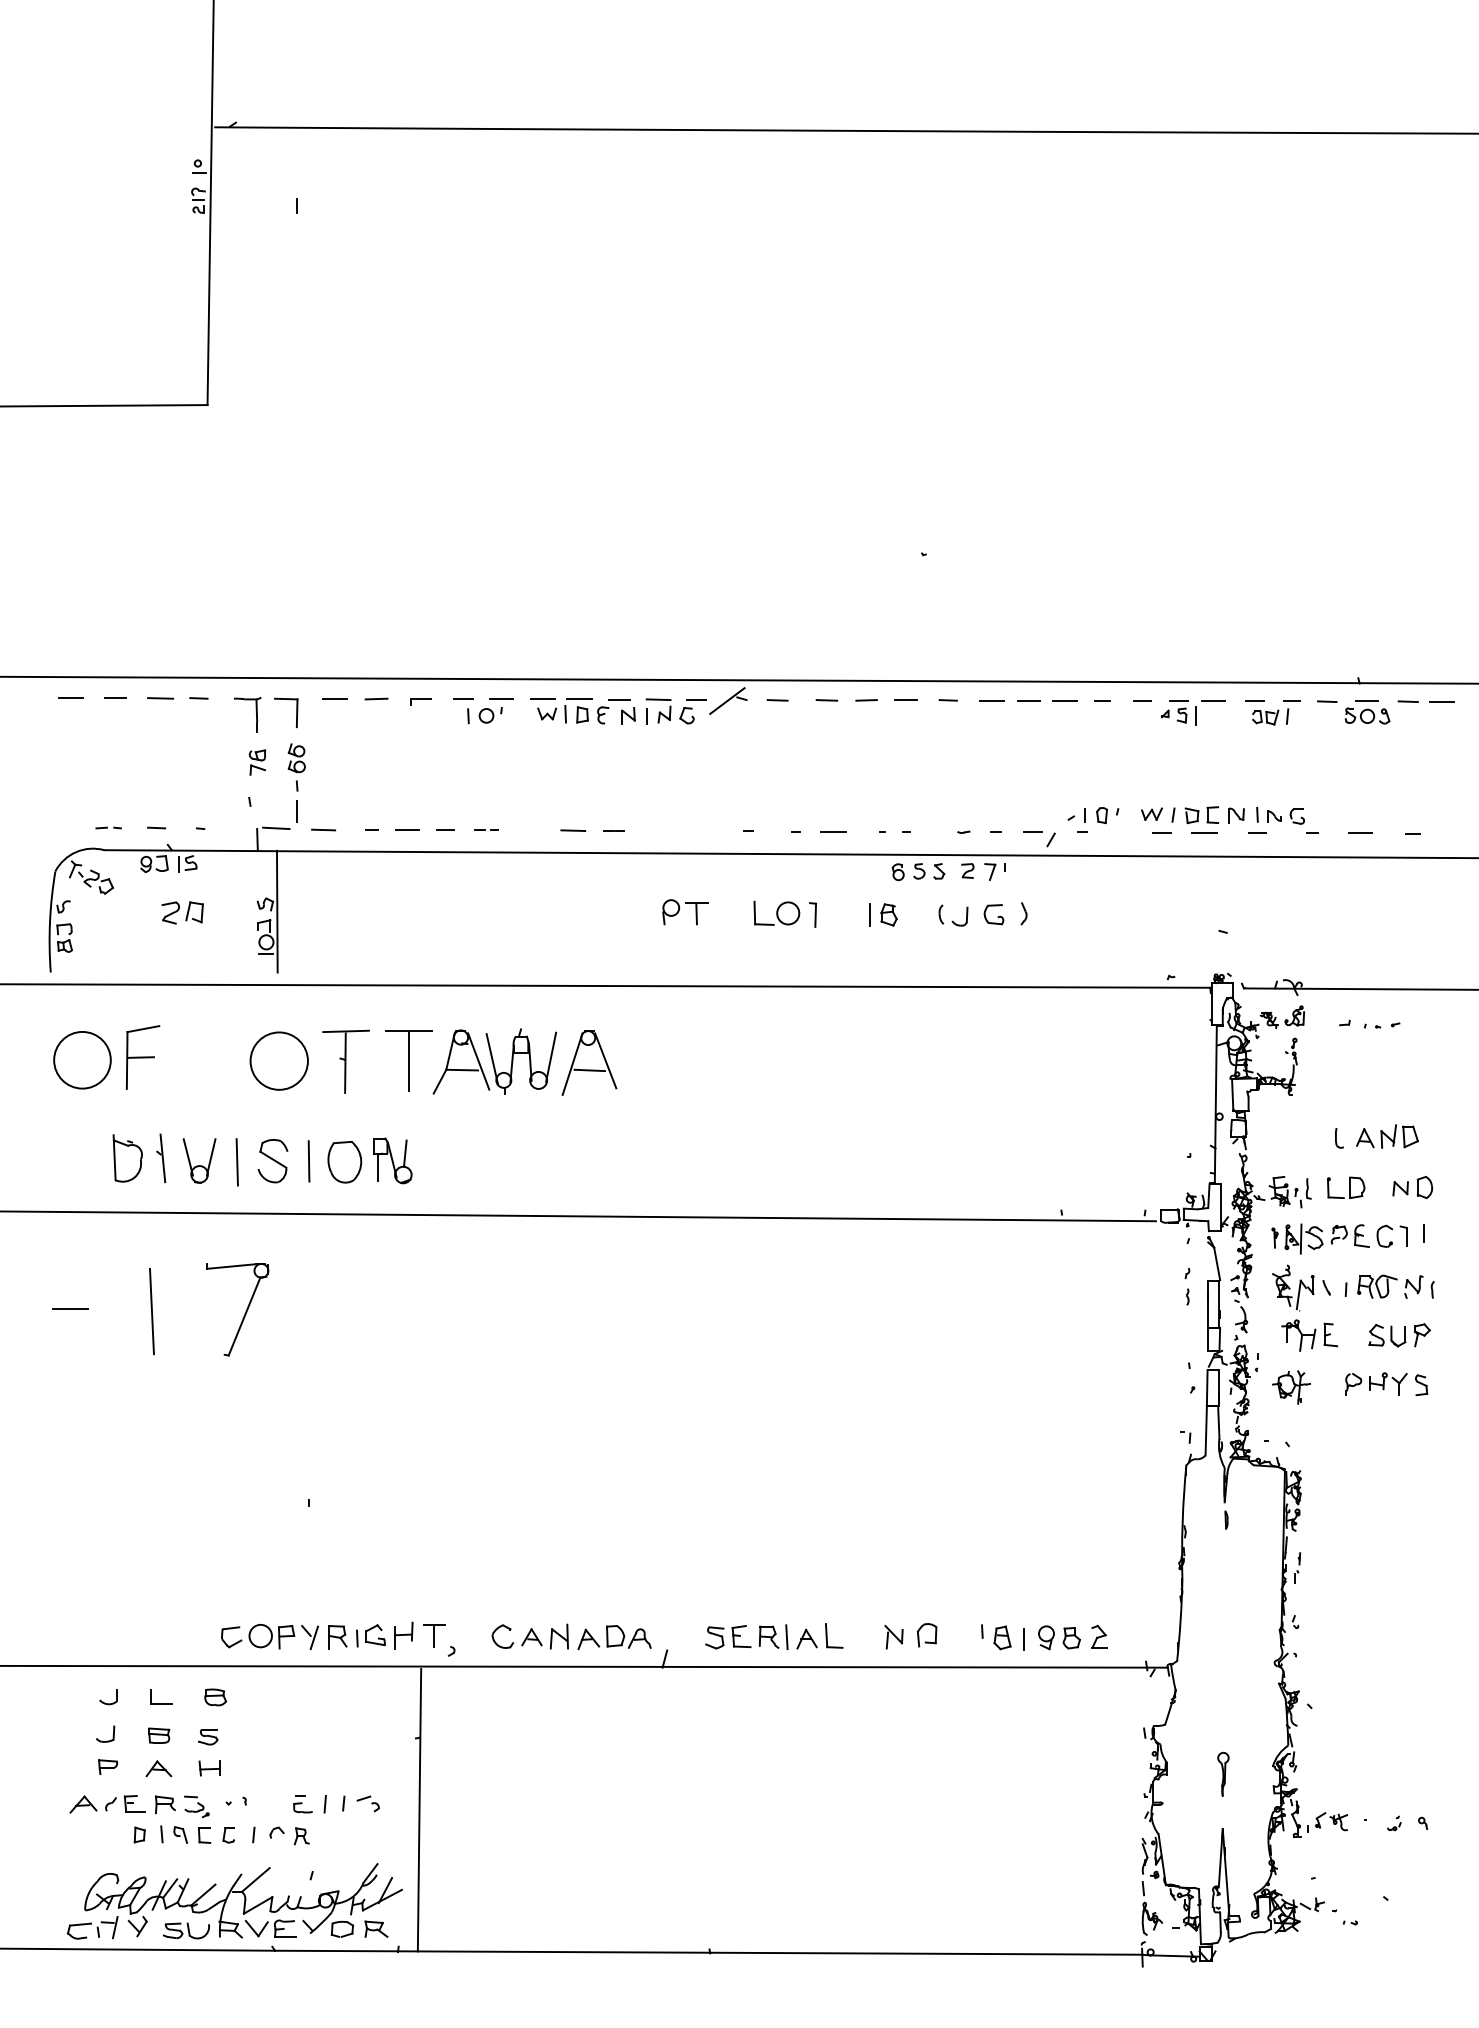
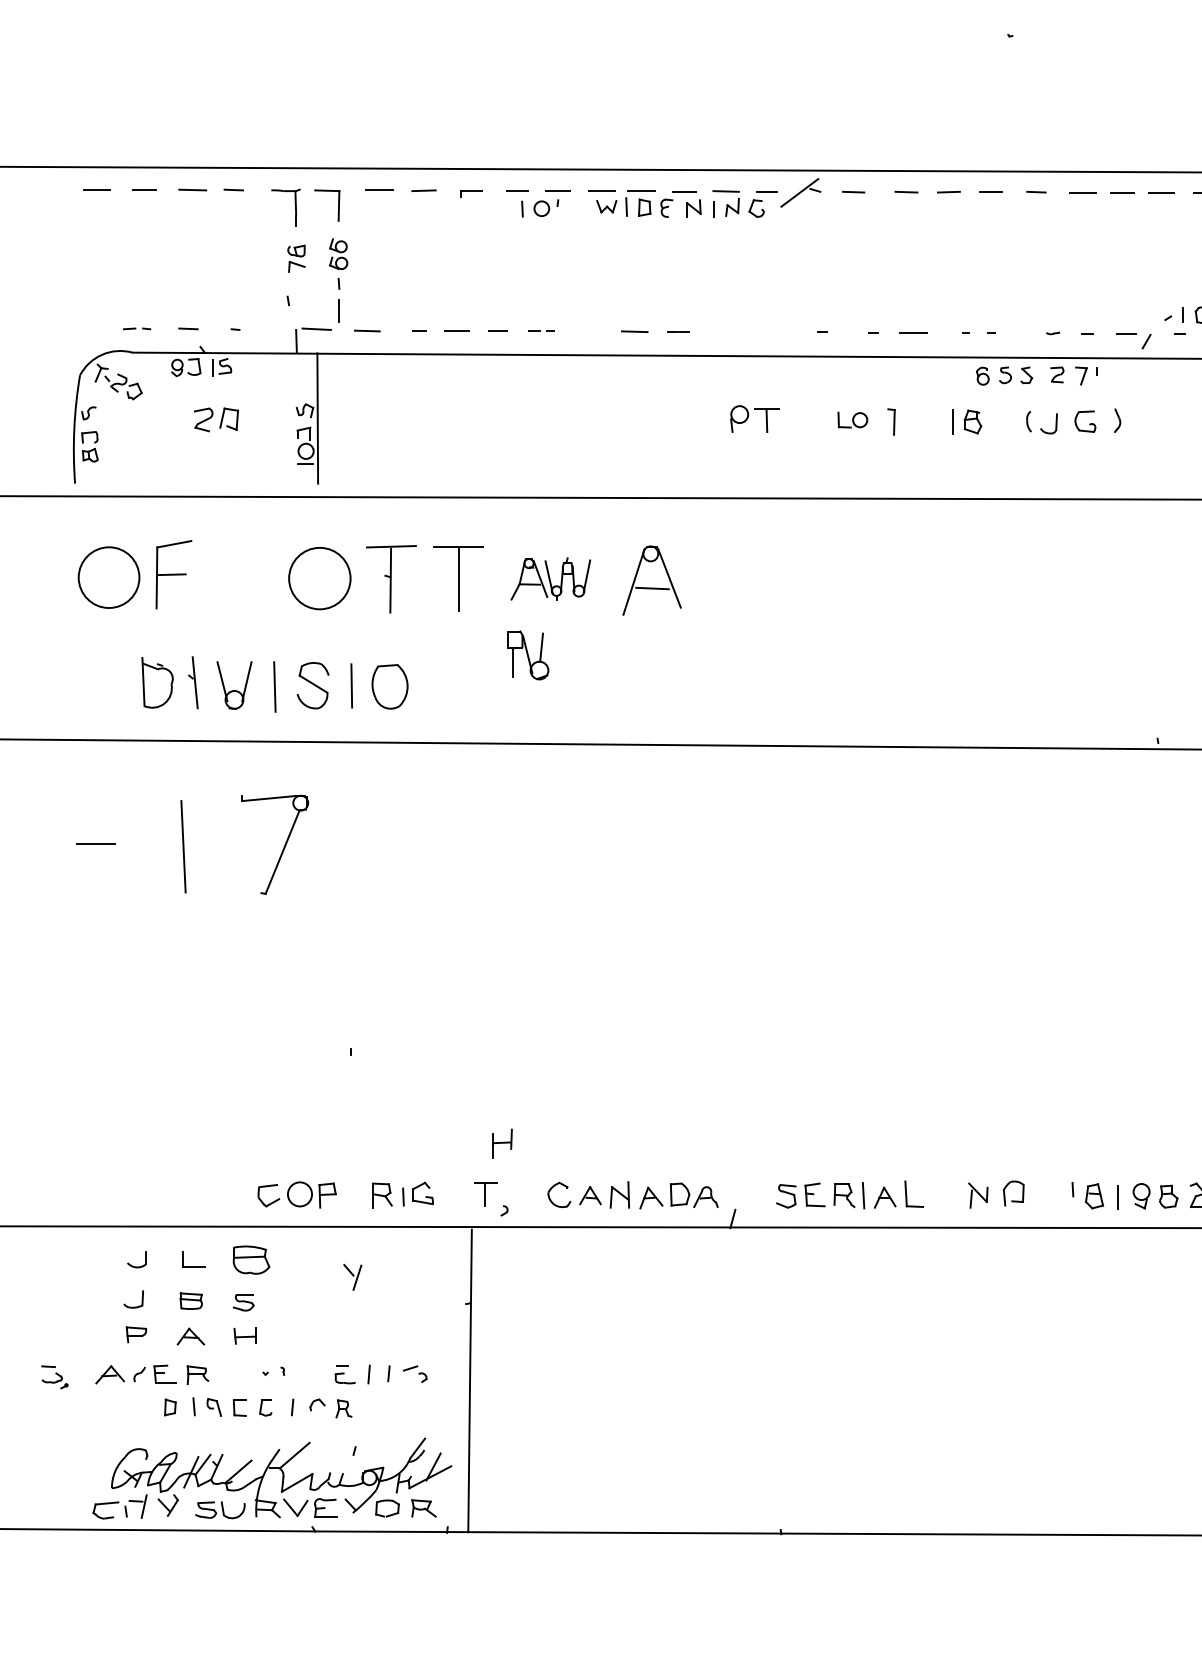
part: (776, 912) -> (852, 419), size x0.6
part: (494, 1061) -> (550, 578), size x0.6
part: (392, 1160) -> (527, 655), moved
part: (403, 1635) -> (502, 1143), moved
part: (309, 1637) -> (352, 1277), moved
part: (215, 1697) -> (251, 1260), size x1.6
part: (196, 1806) -> (54, 1376), moved

